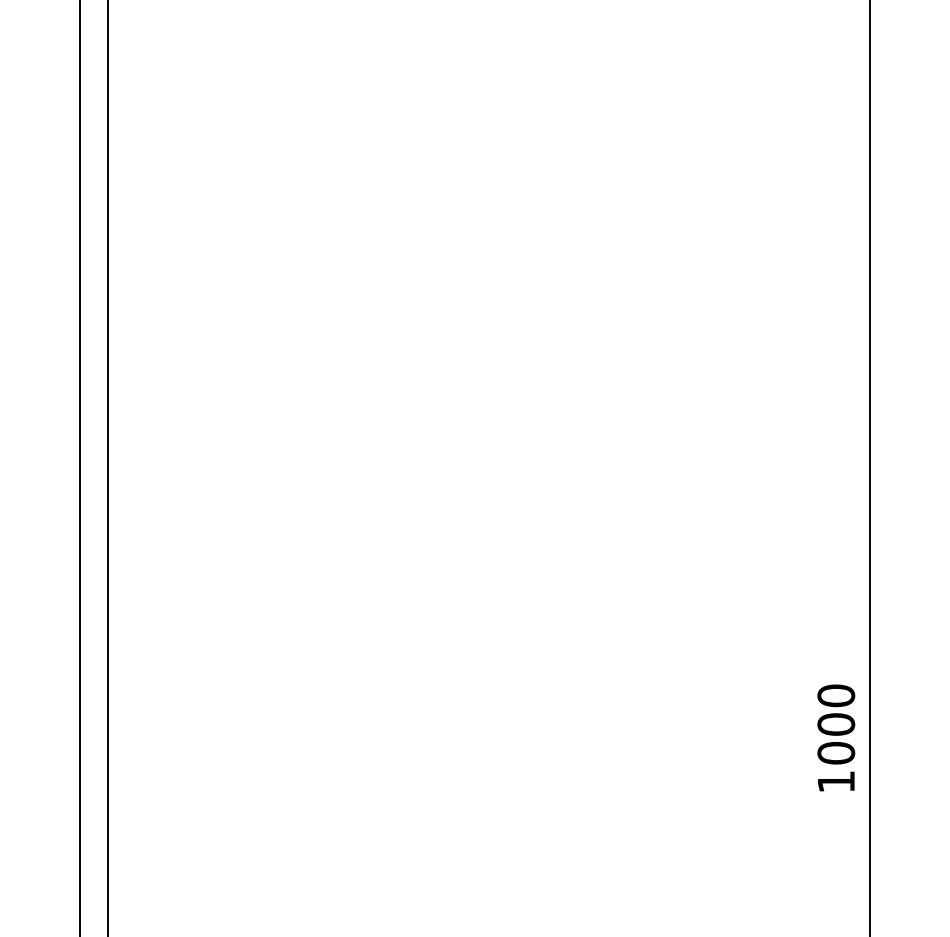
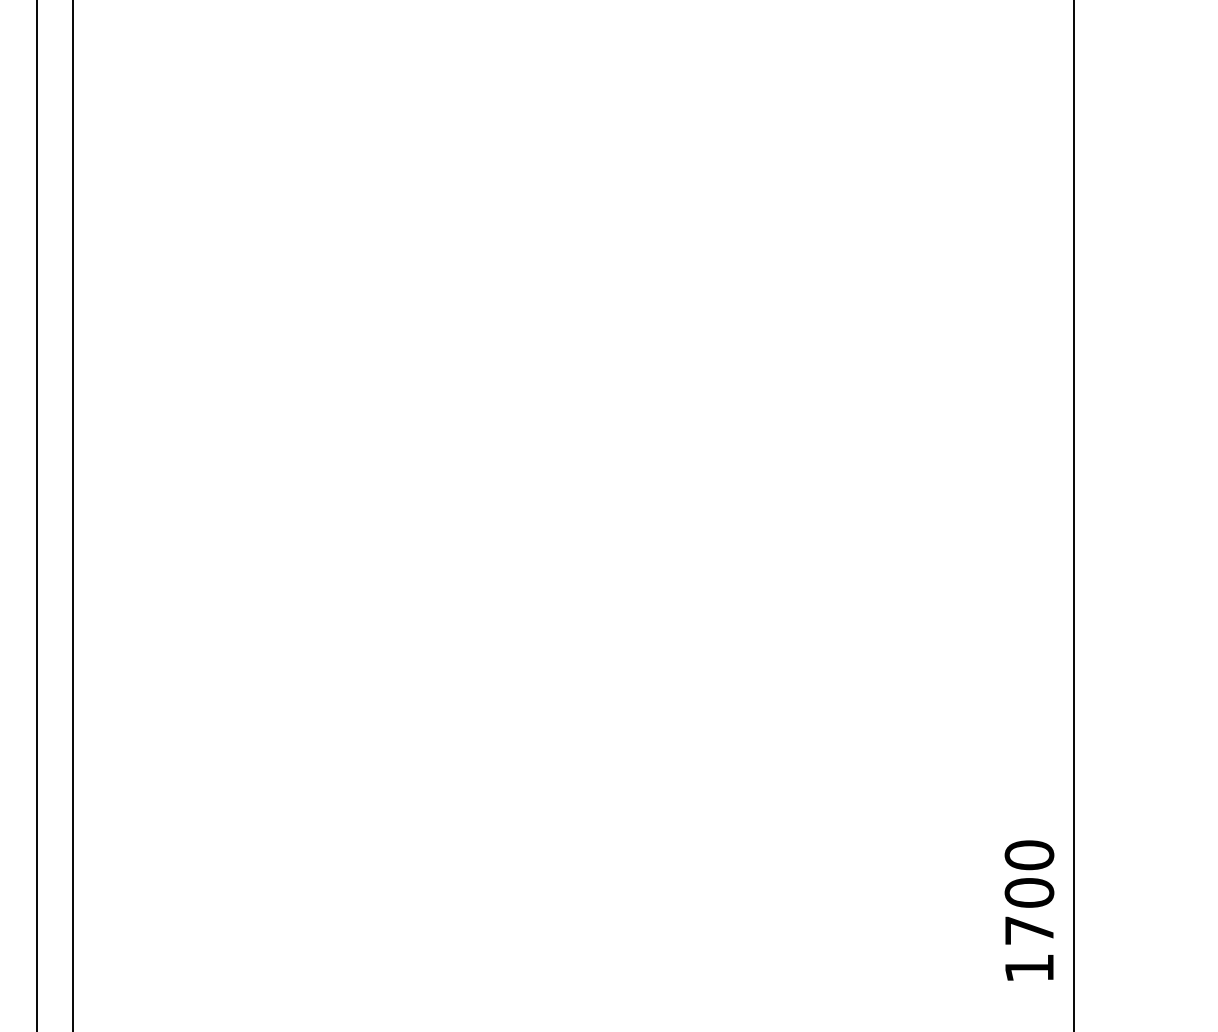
text: (836, 752) -> (1029, 929), 1000 -> 1700

